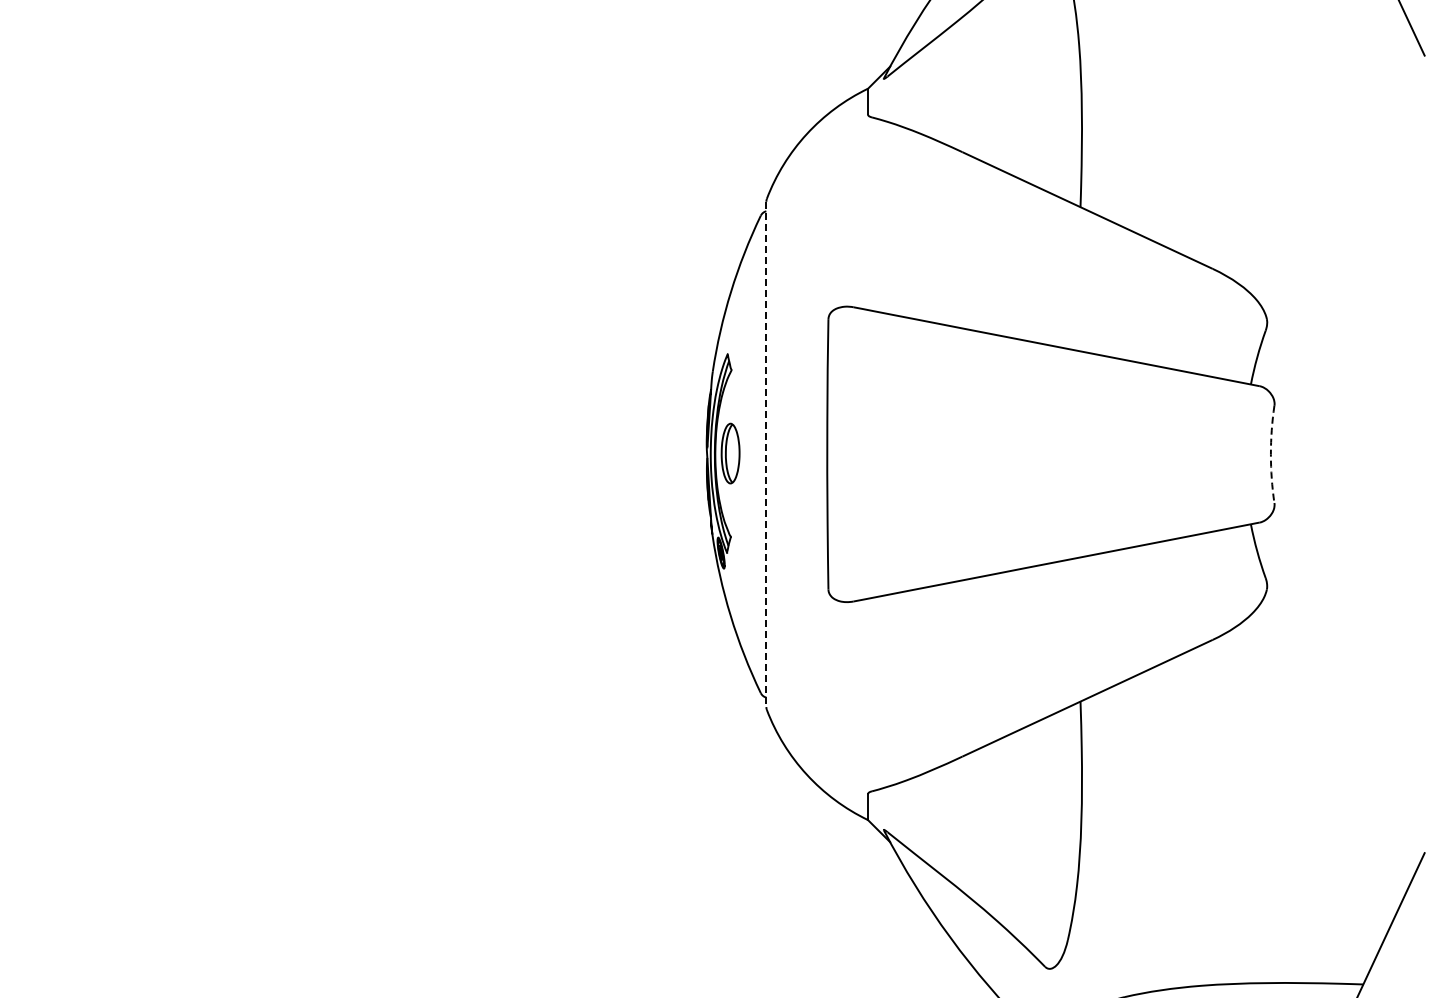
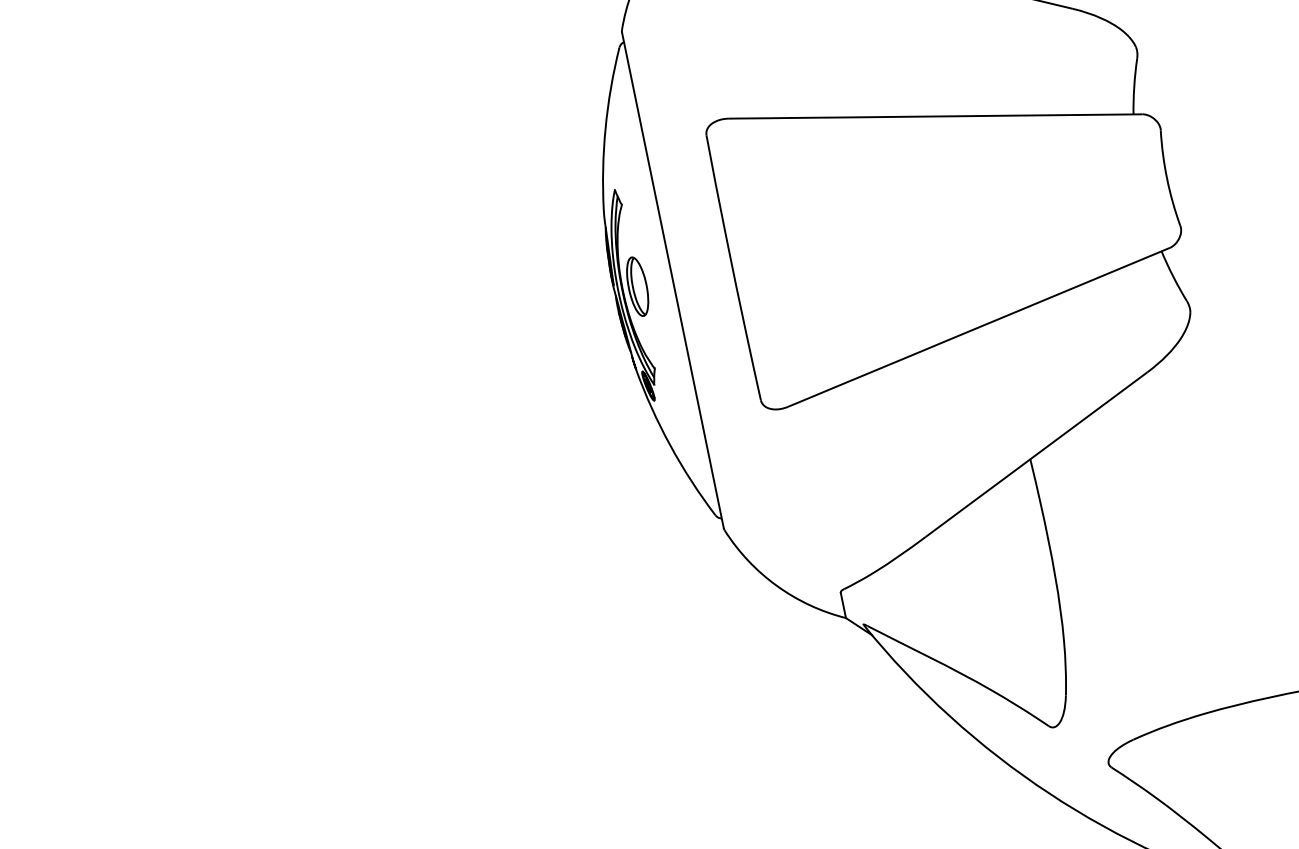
line: (766, 454) -> (673, 280), dashed -> solid
arc: (1270, 454) -> (1166, 179), dashed -> solid

